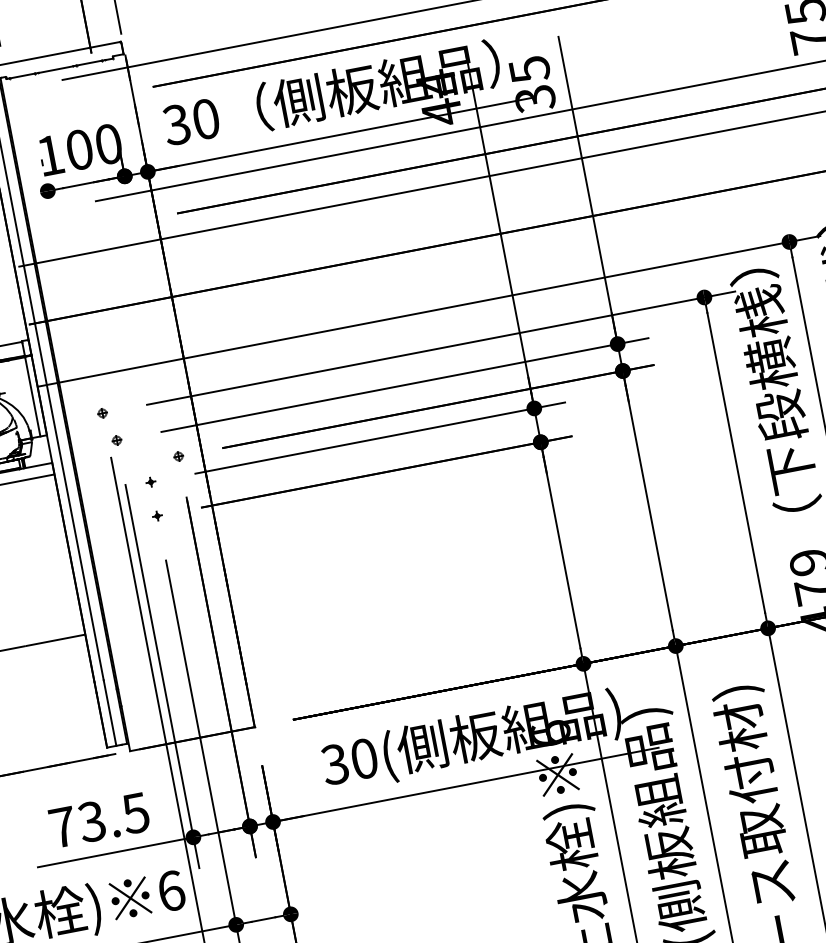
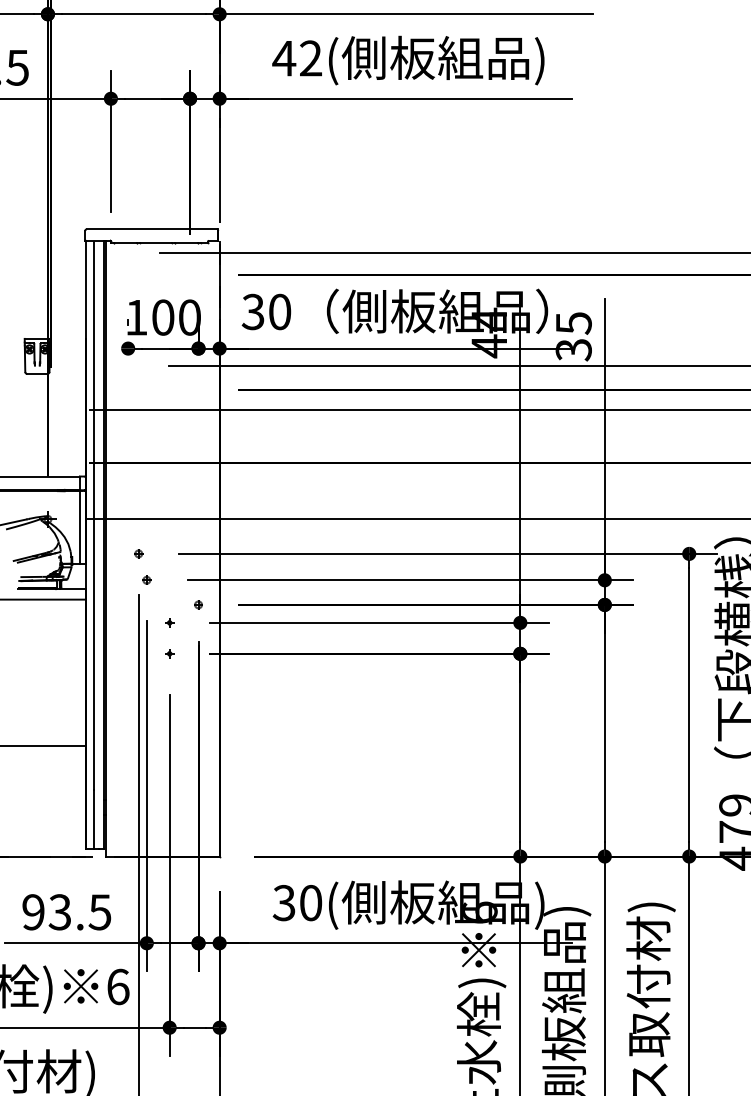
text: (63, 827) -> (33, 912), 73.5 -> 93.5

